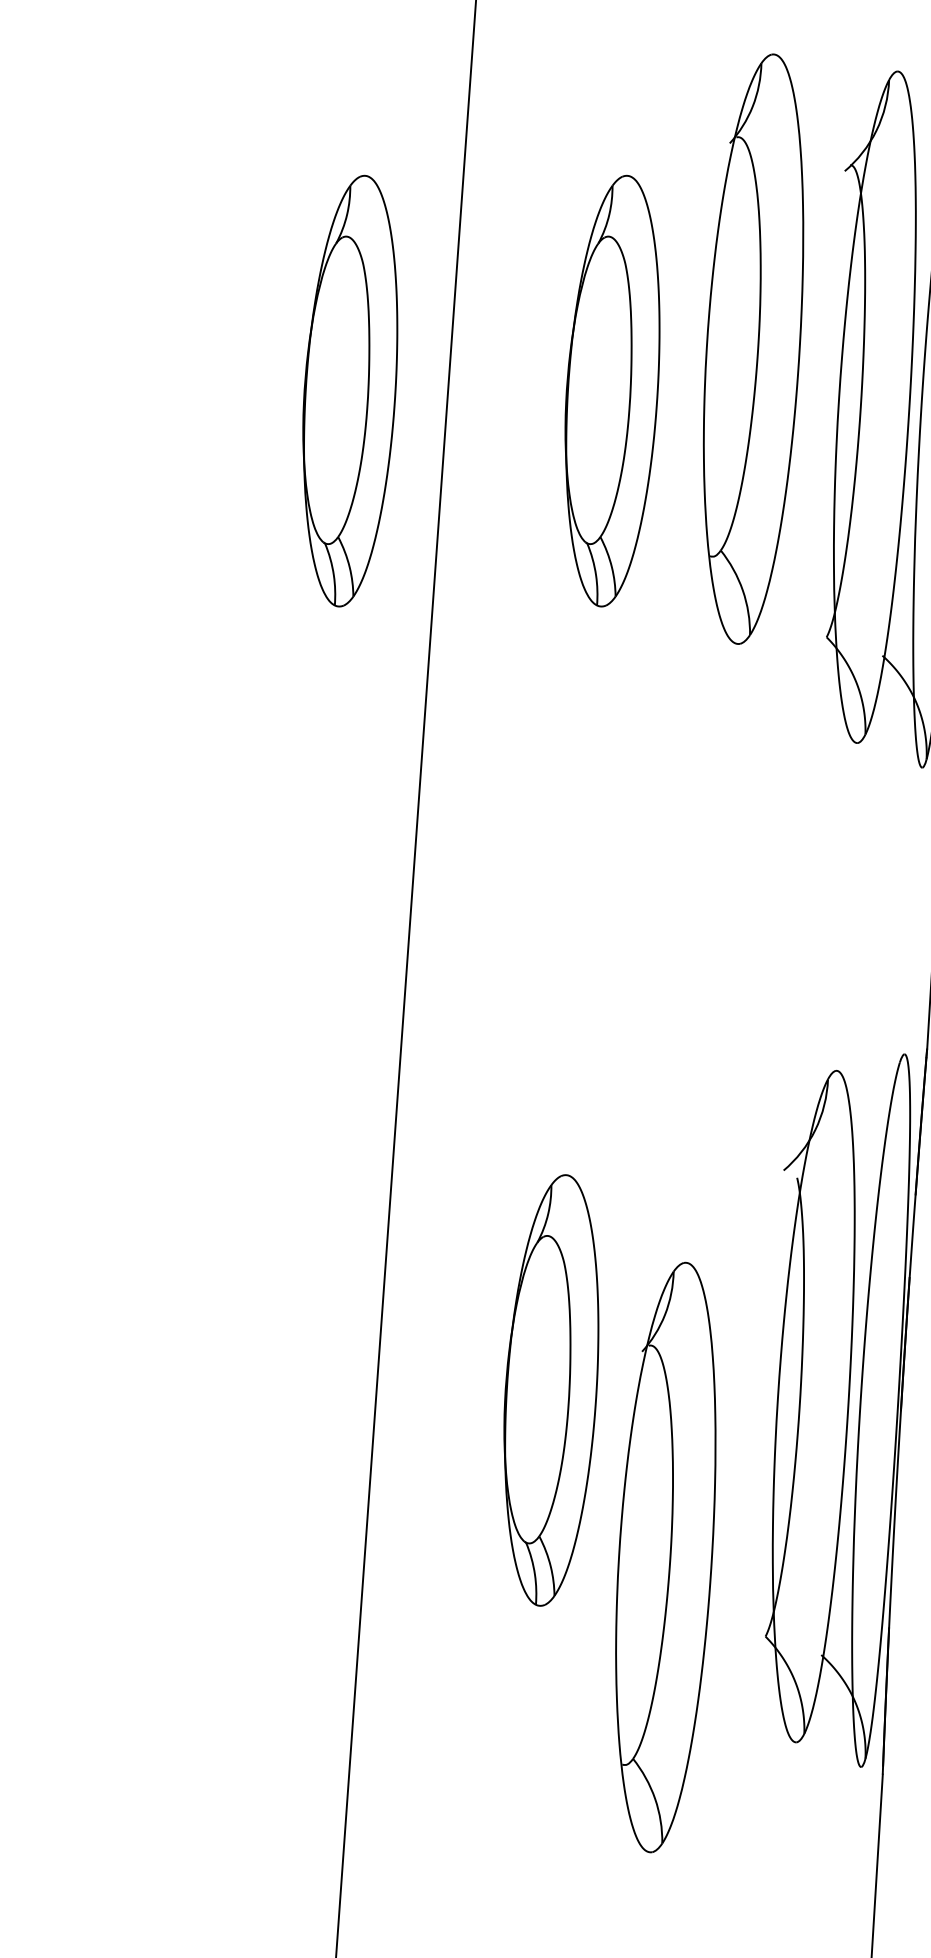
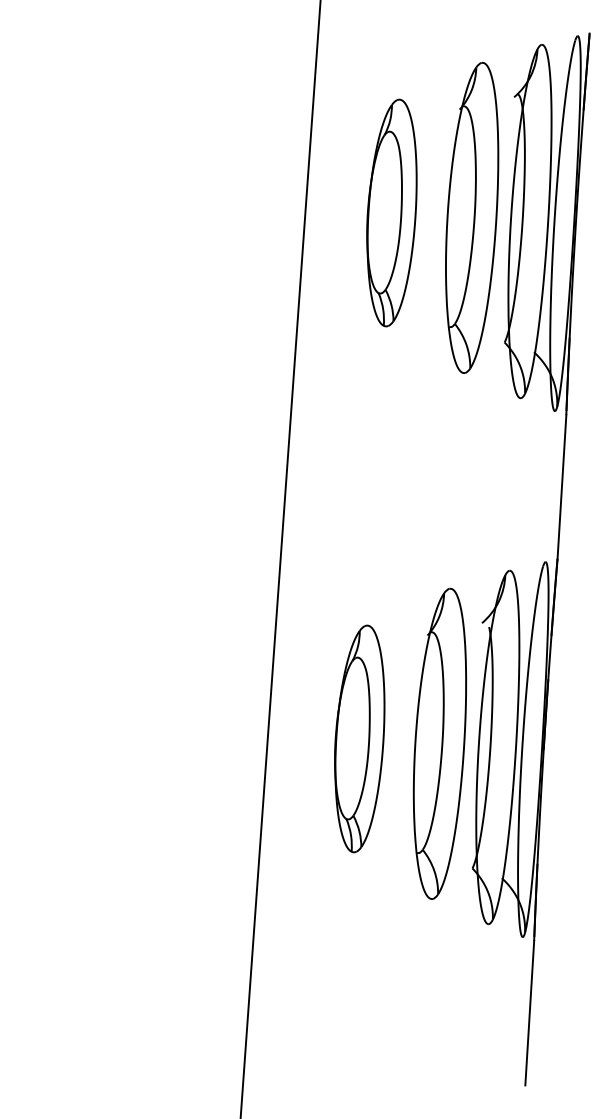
part: (754, 348) -> (472, 217), moved
part: (349, 390) -> (253, 212), removed
part: (664, 1556) -> (439, 743), moved

